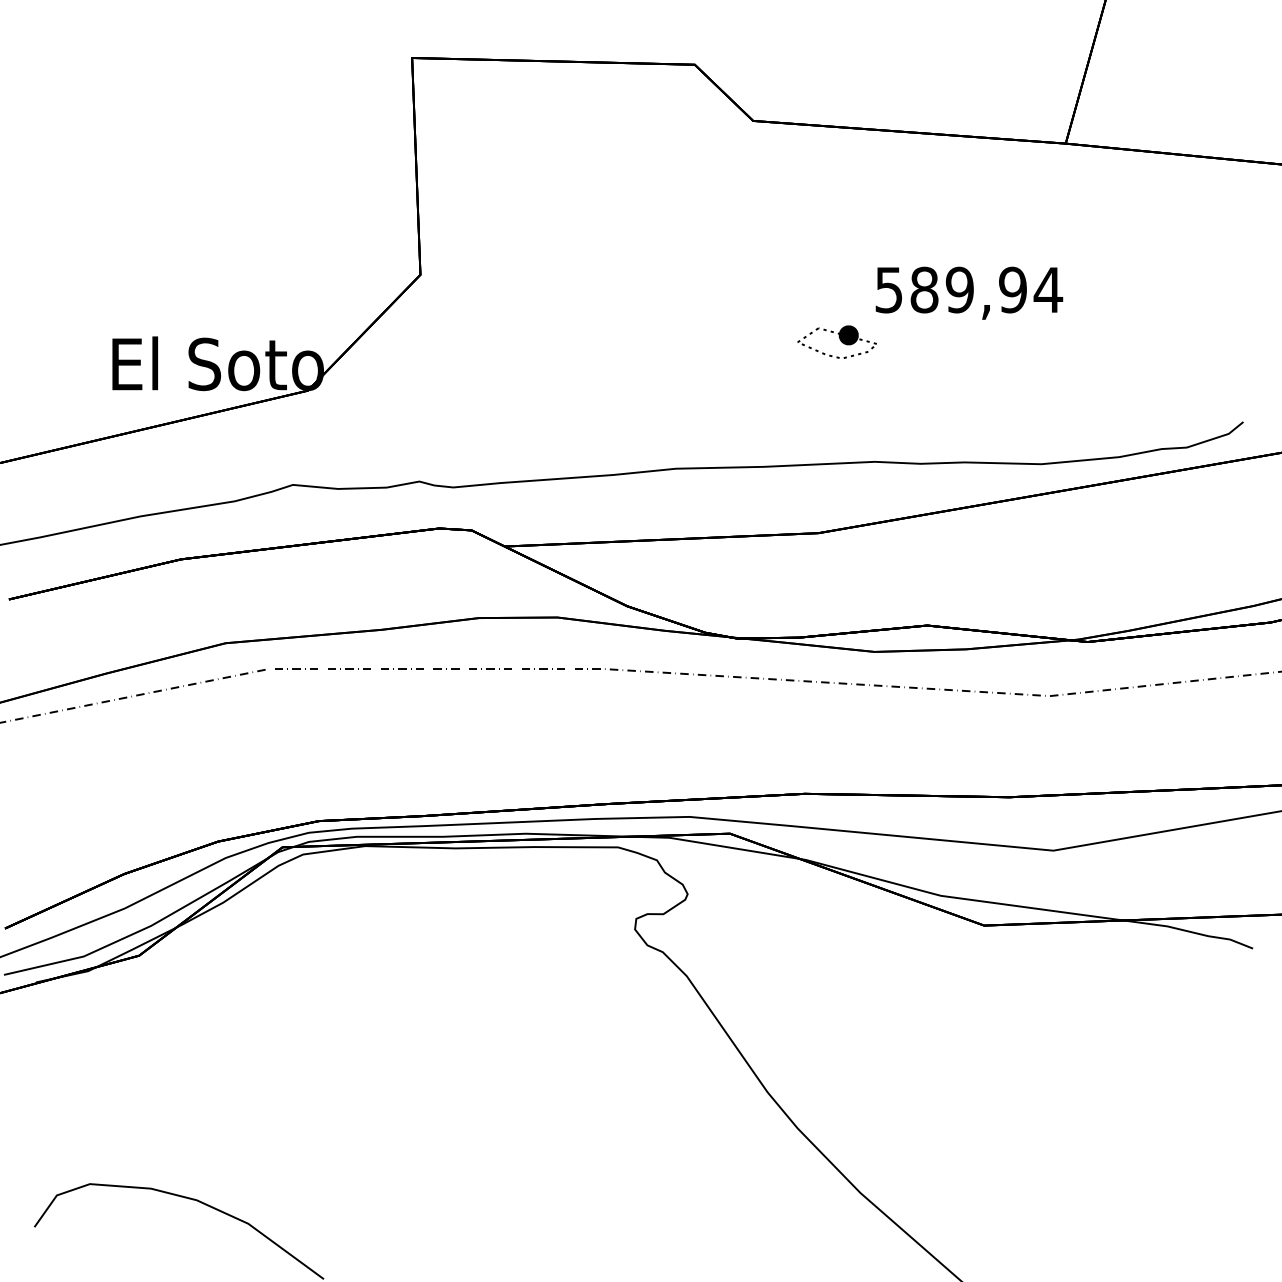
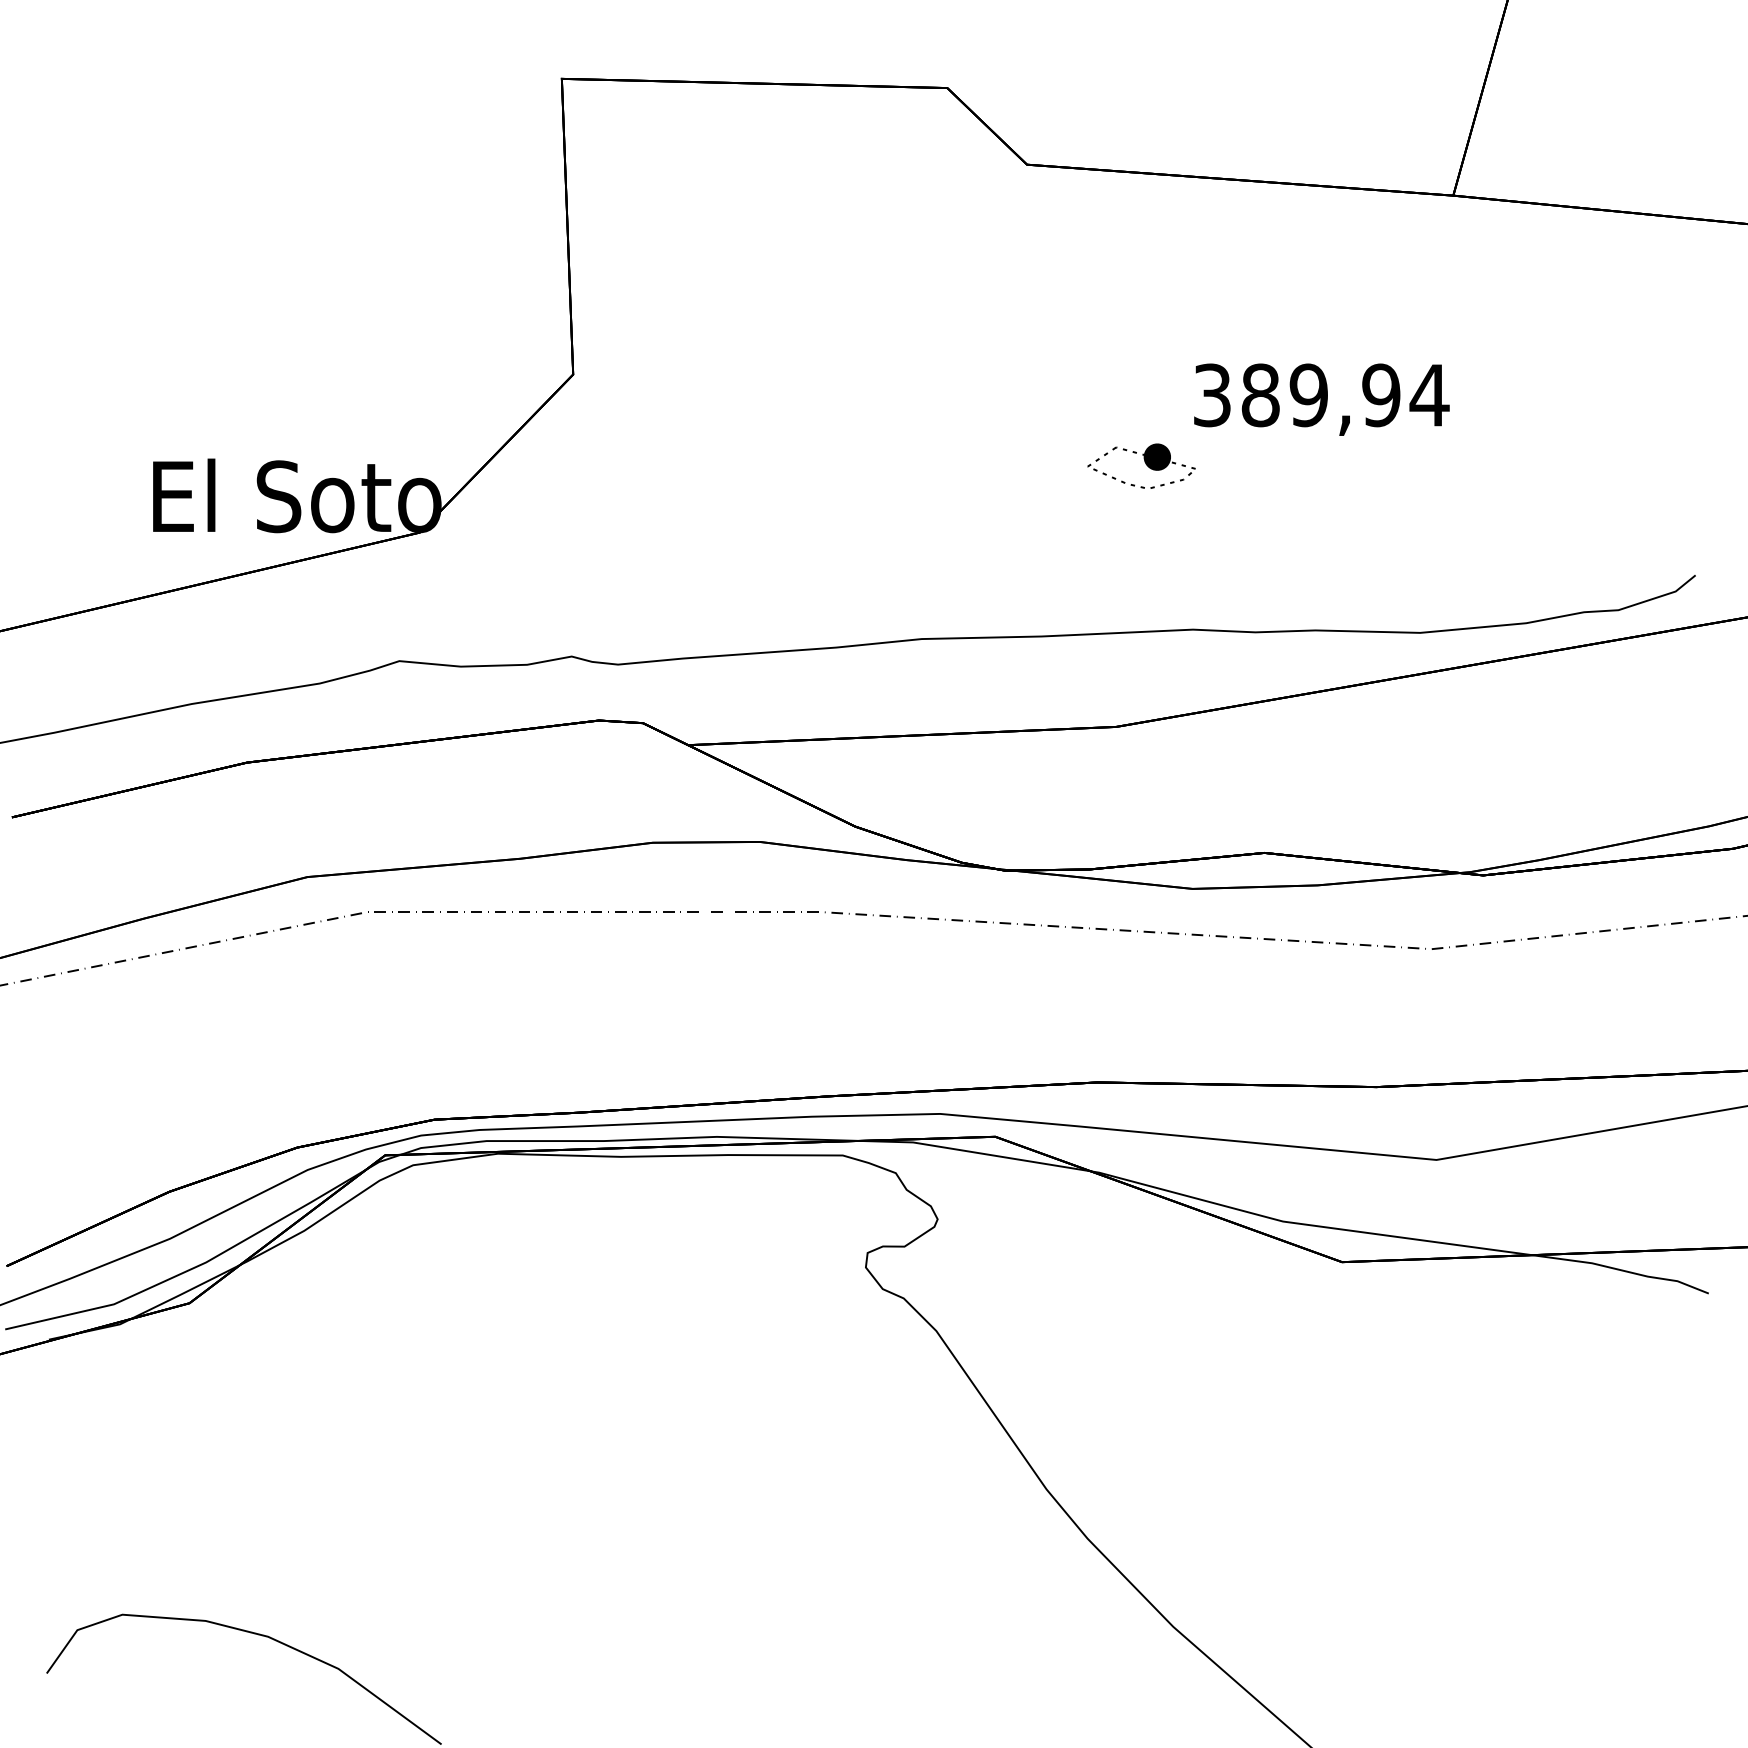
text: (889, 289) -> (1212, 394), 589,94 -> 389,94

